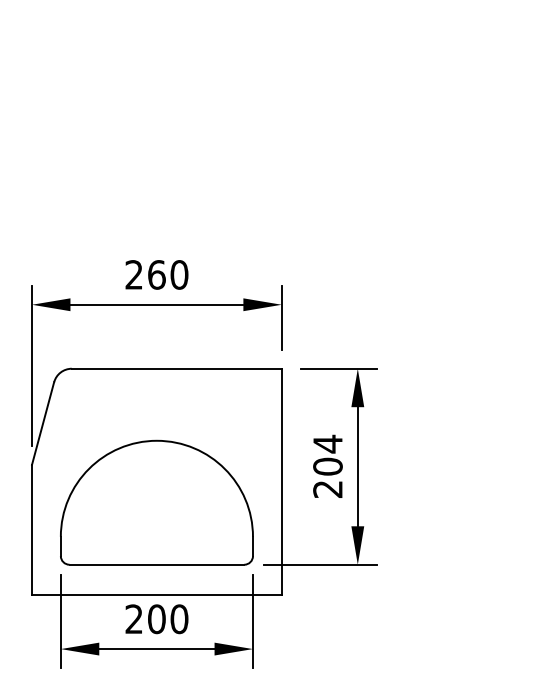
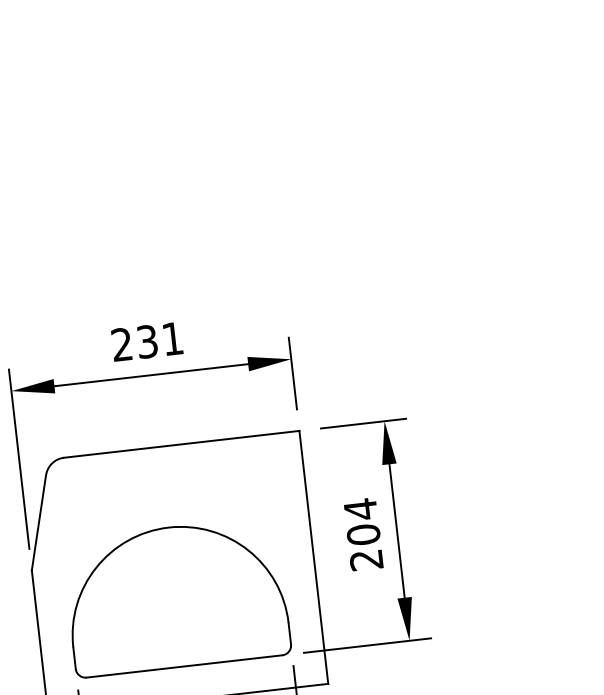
text: (168, 274) -> (160, 339), 260 -> 231

